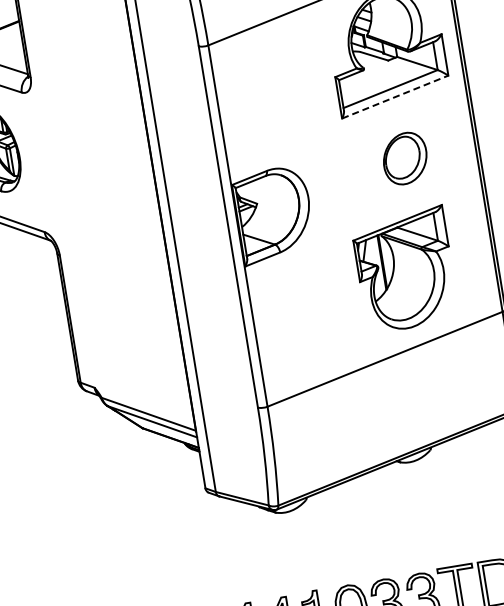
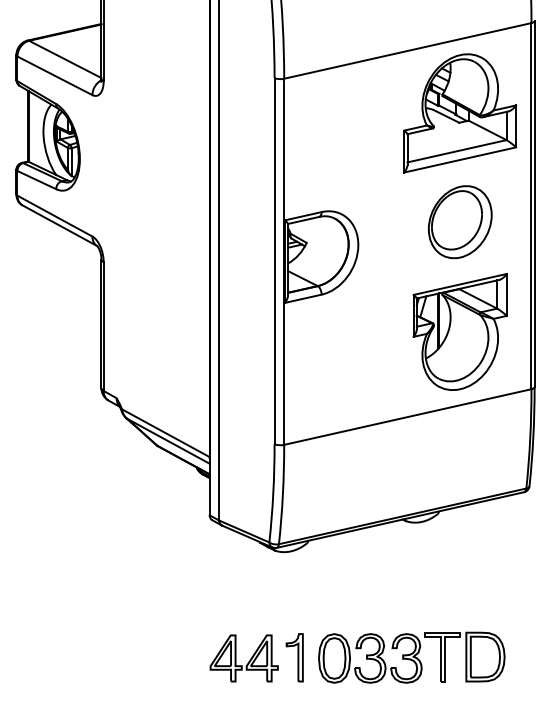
line: (395, 96) -> (460, 159), dashed -> solid
part: (404, 158) -> (459, 222), size x1.43
part: (404, 269) -> (459, 331), moved

